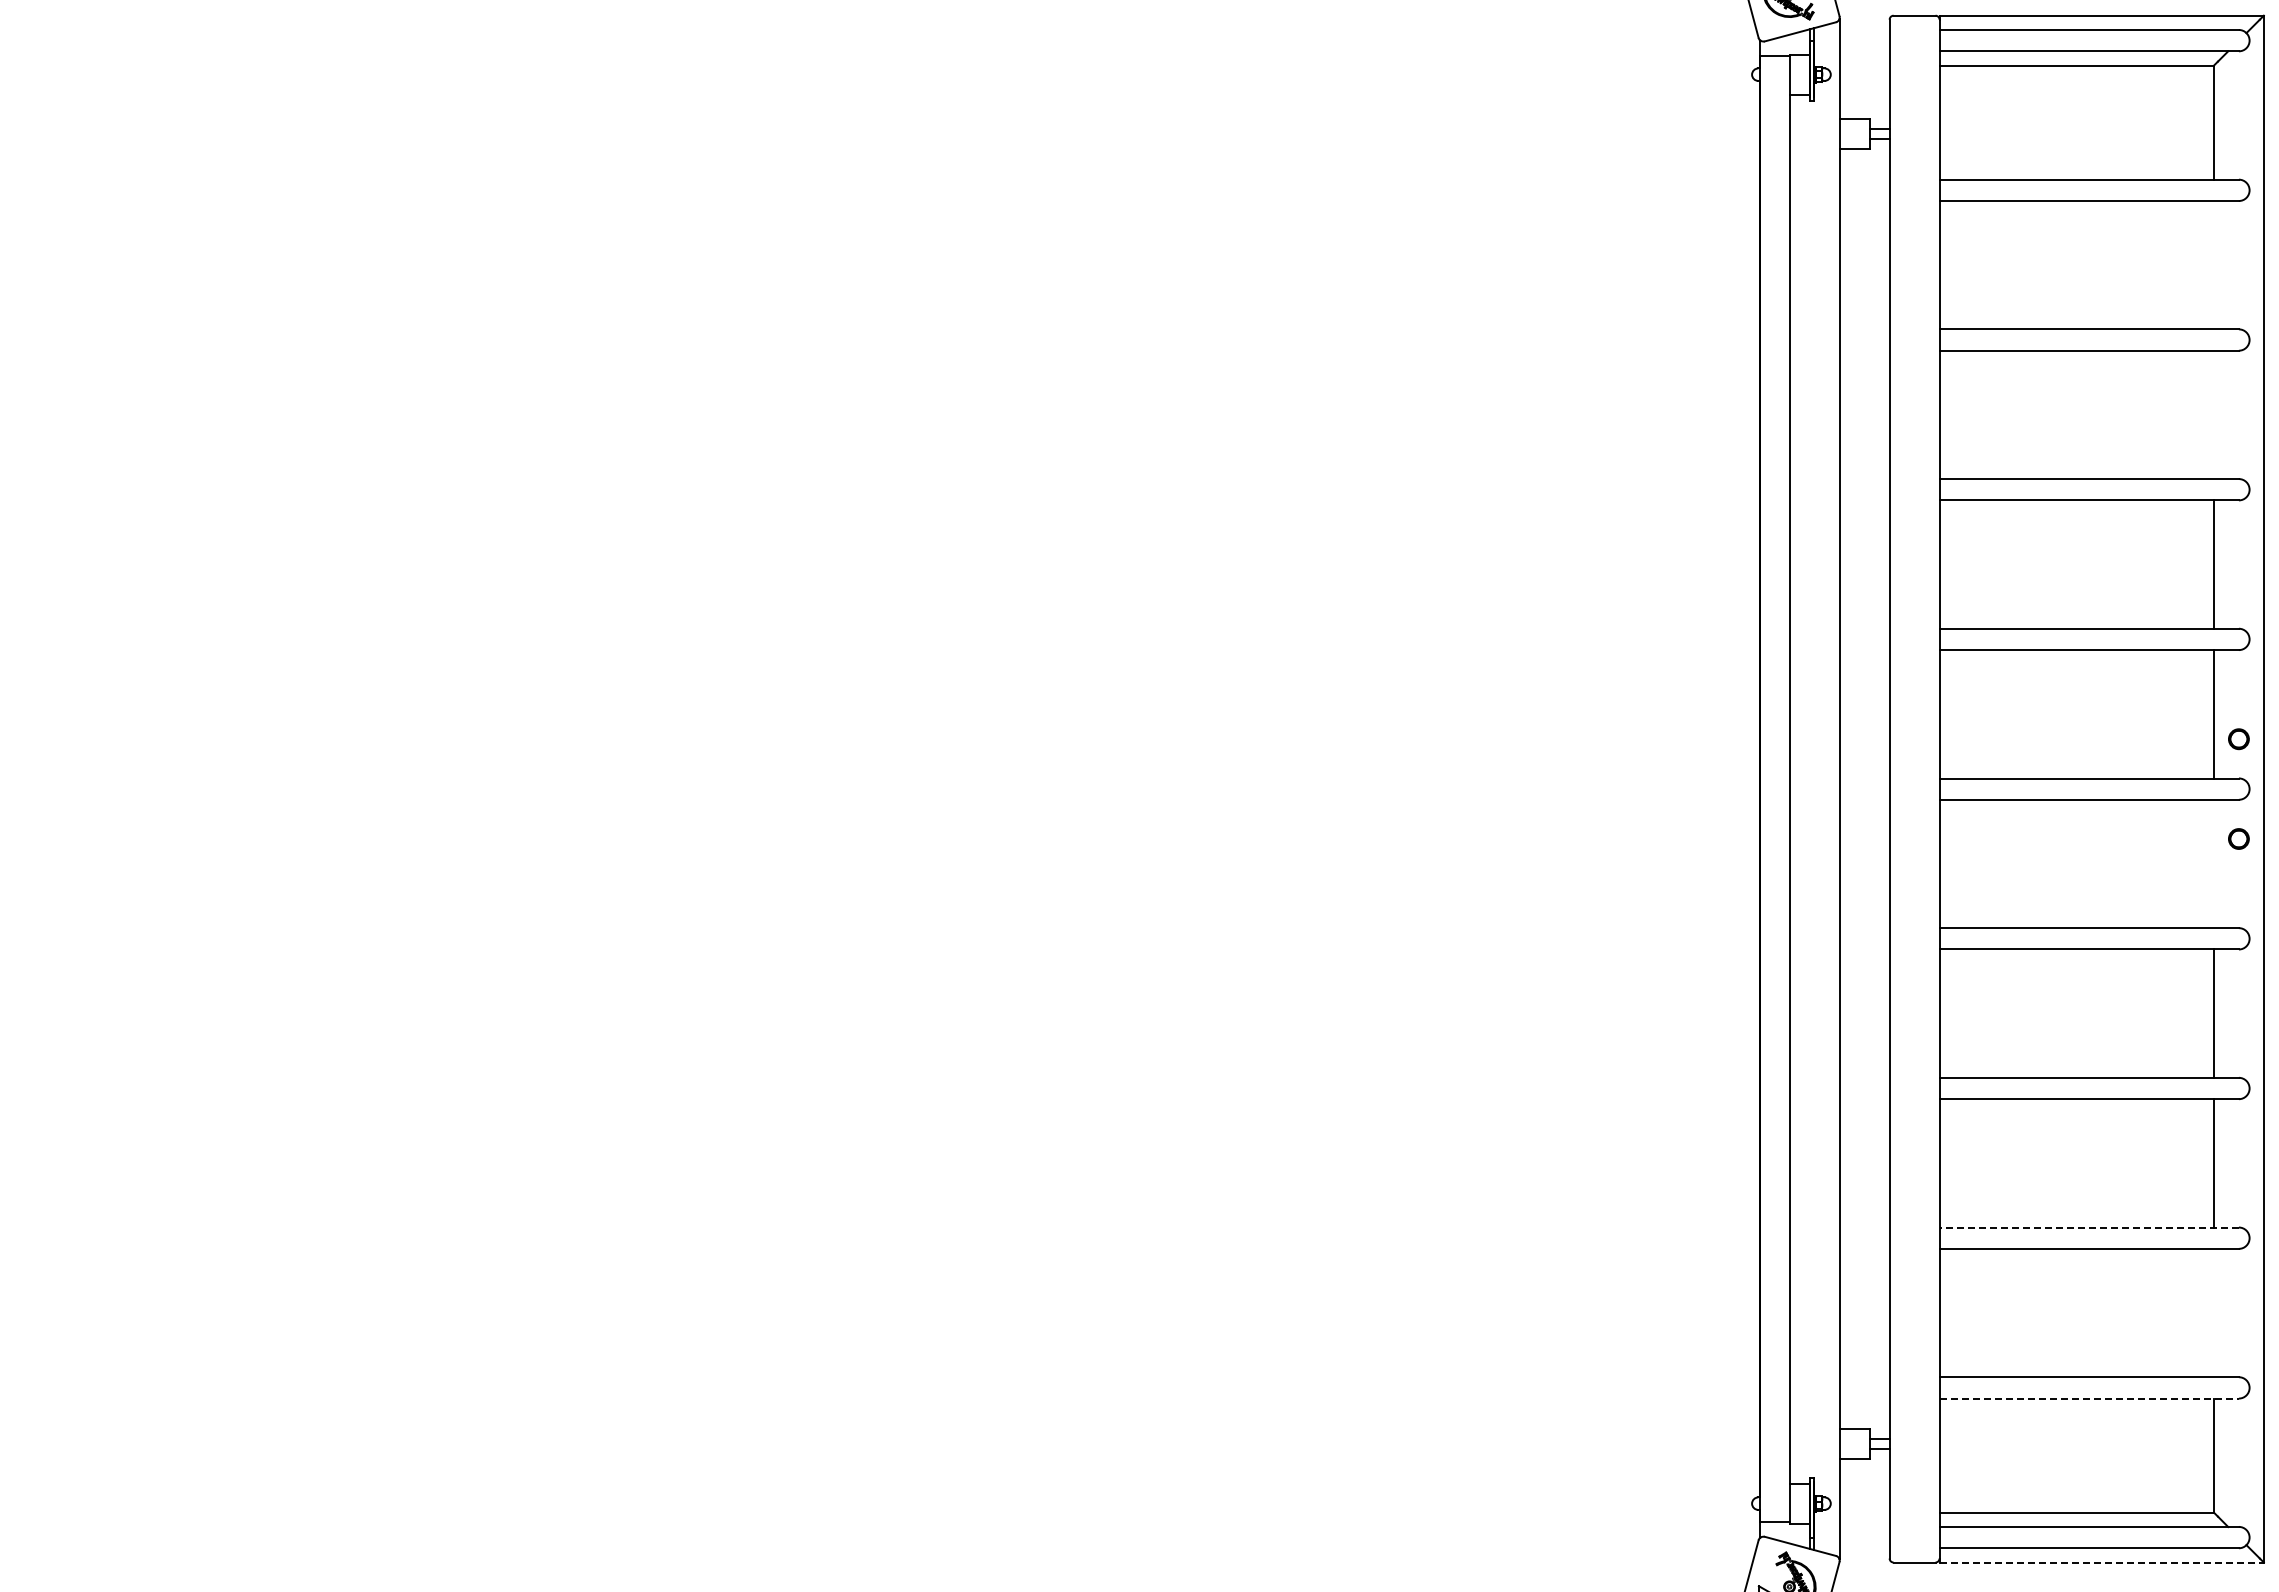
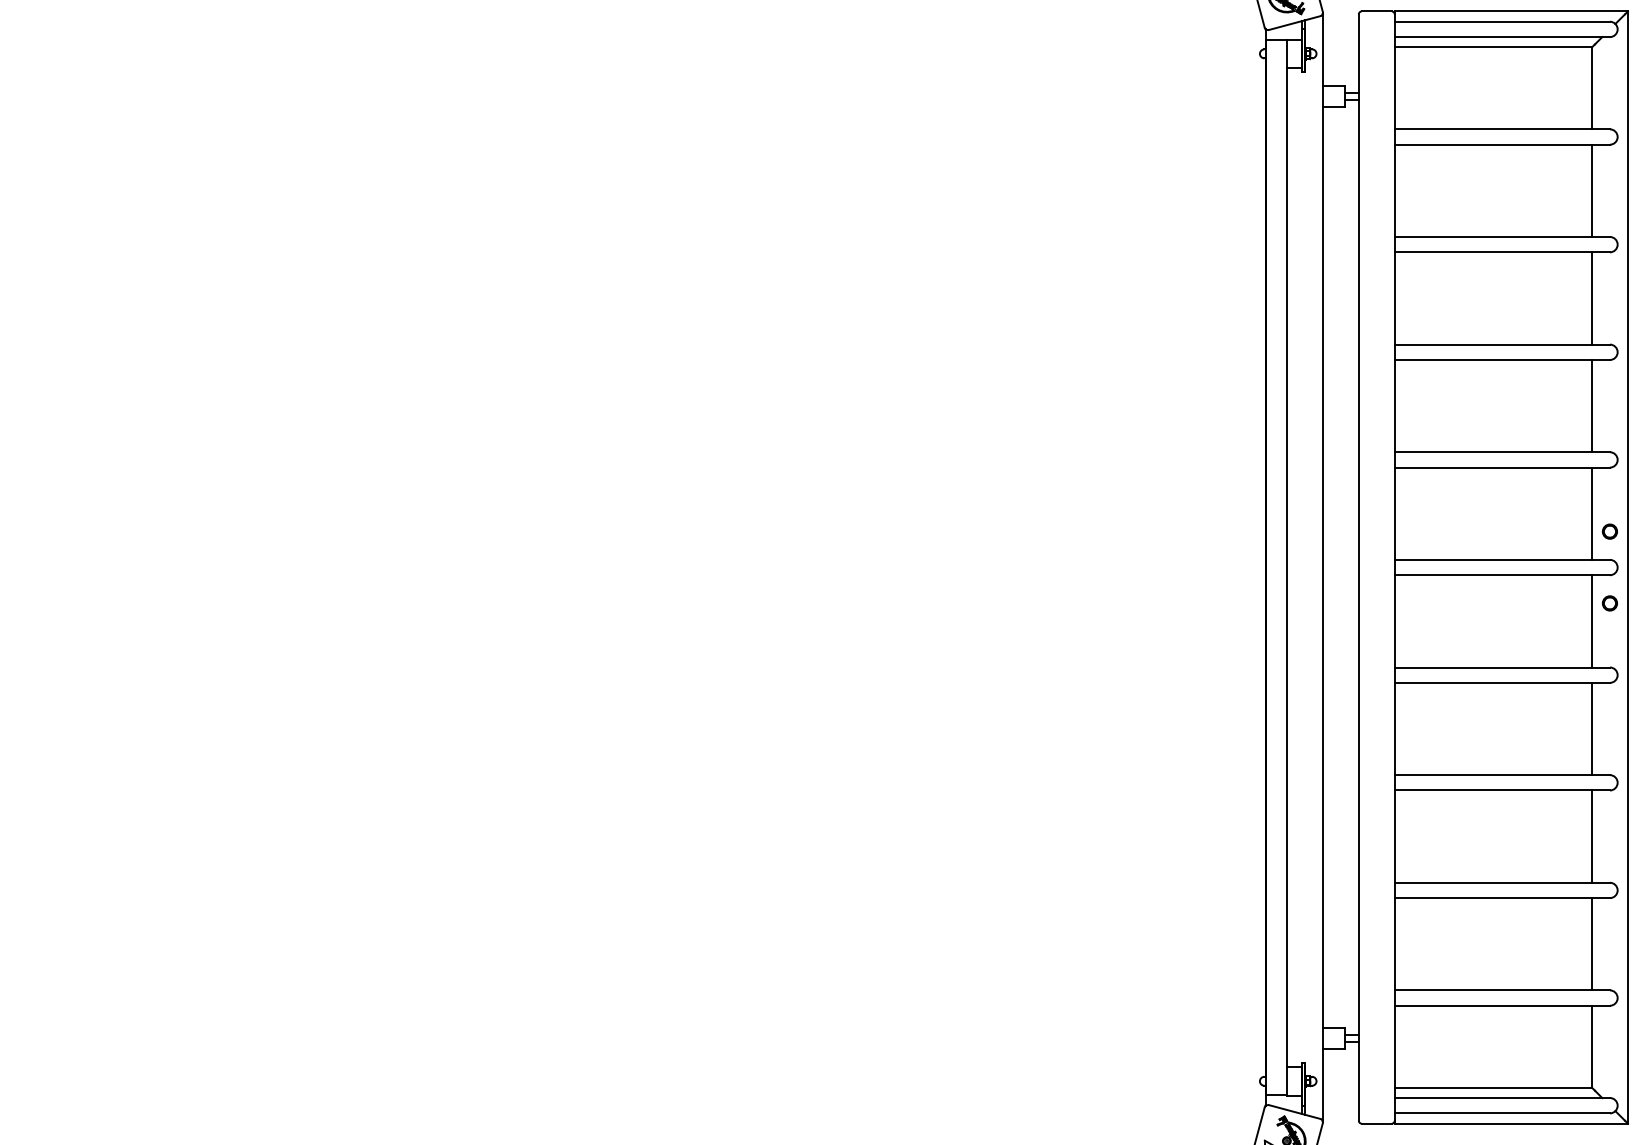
line: (2213, 265) -> (1591, 191), added
line: (2213, 414) -> (1591, 298), added
line: (2213, 863) -> (1591, 621), added
line: (2089, 1227) -> (1502, 882), dashed -> solid
line: (2213, 1312) -> (1591, 943), added
line: (2089, 1398) -> (1502, 1005), dashed -> solid
line: (2102, 1562) -> (1511, 1123), dashed -> solid

